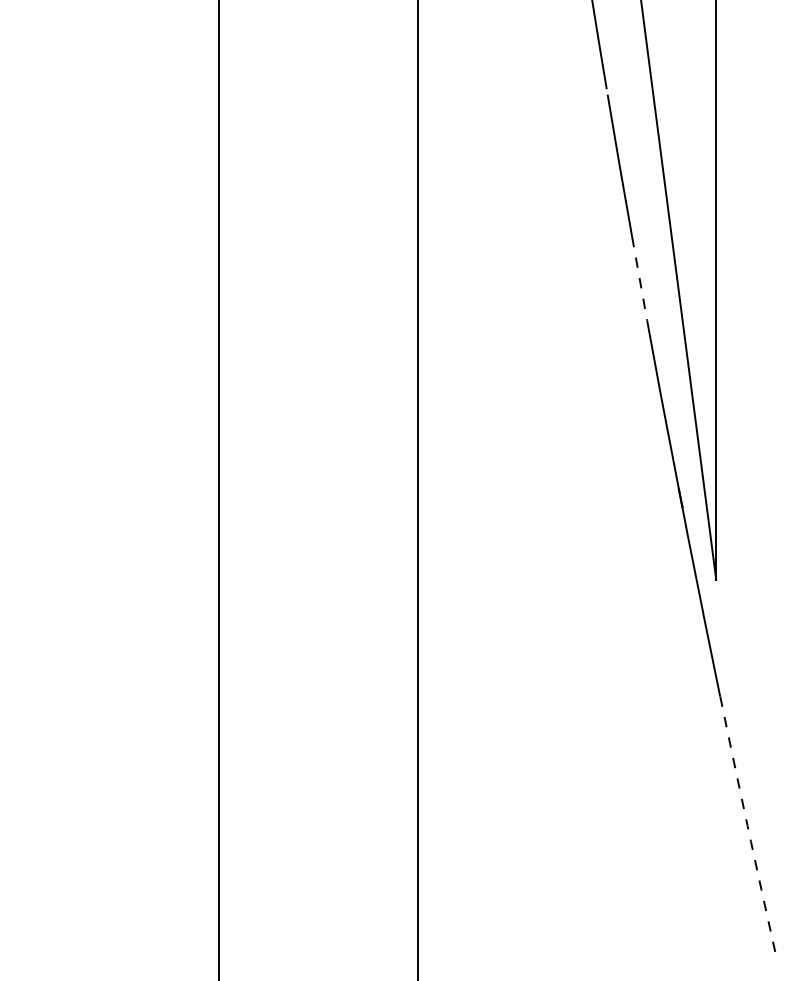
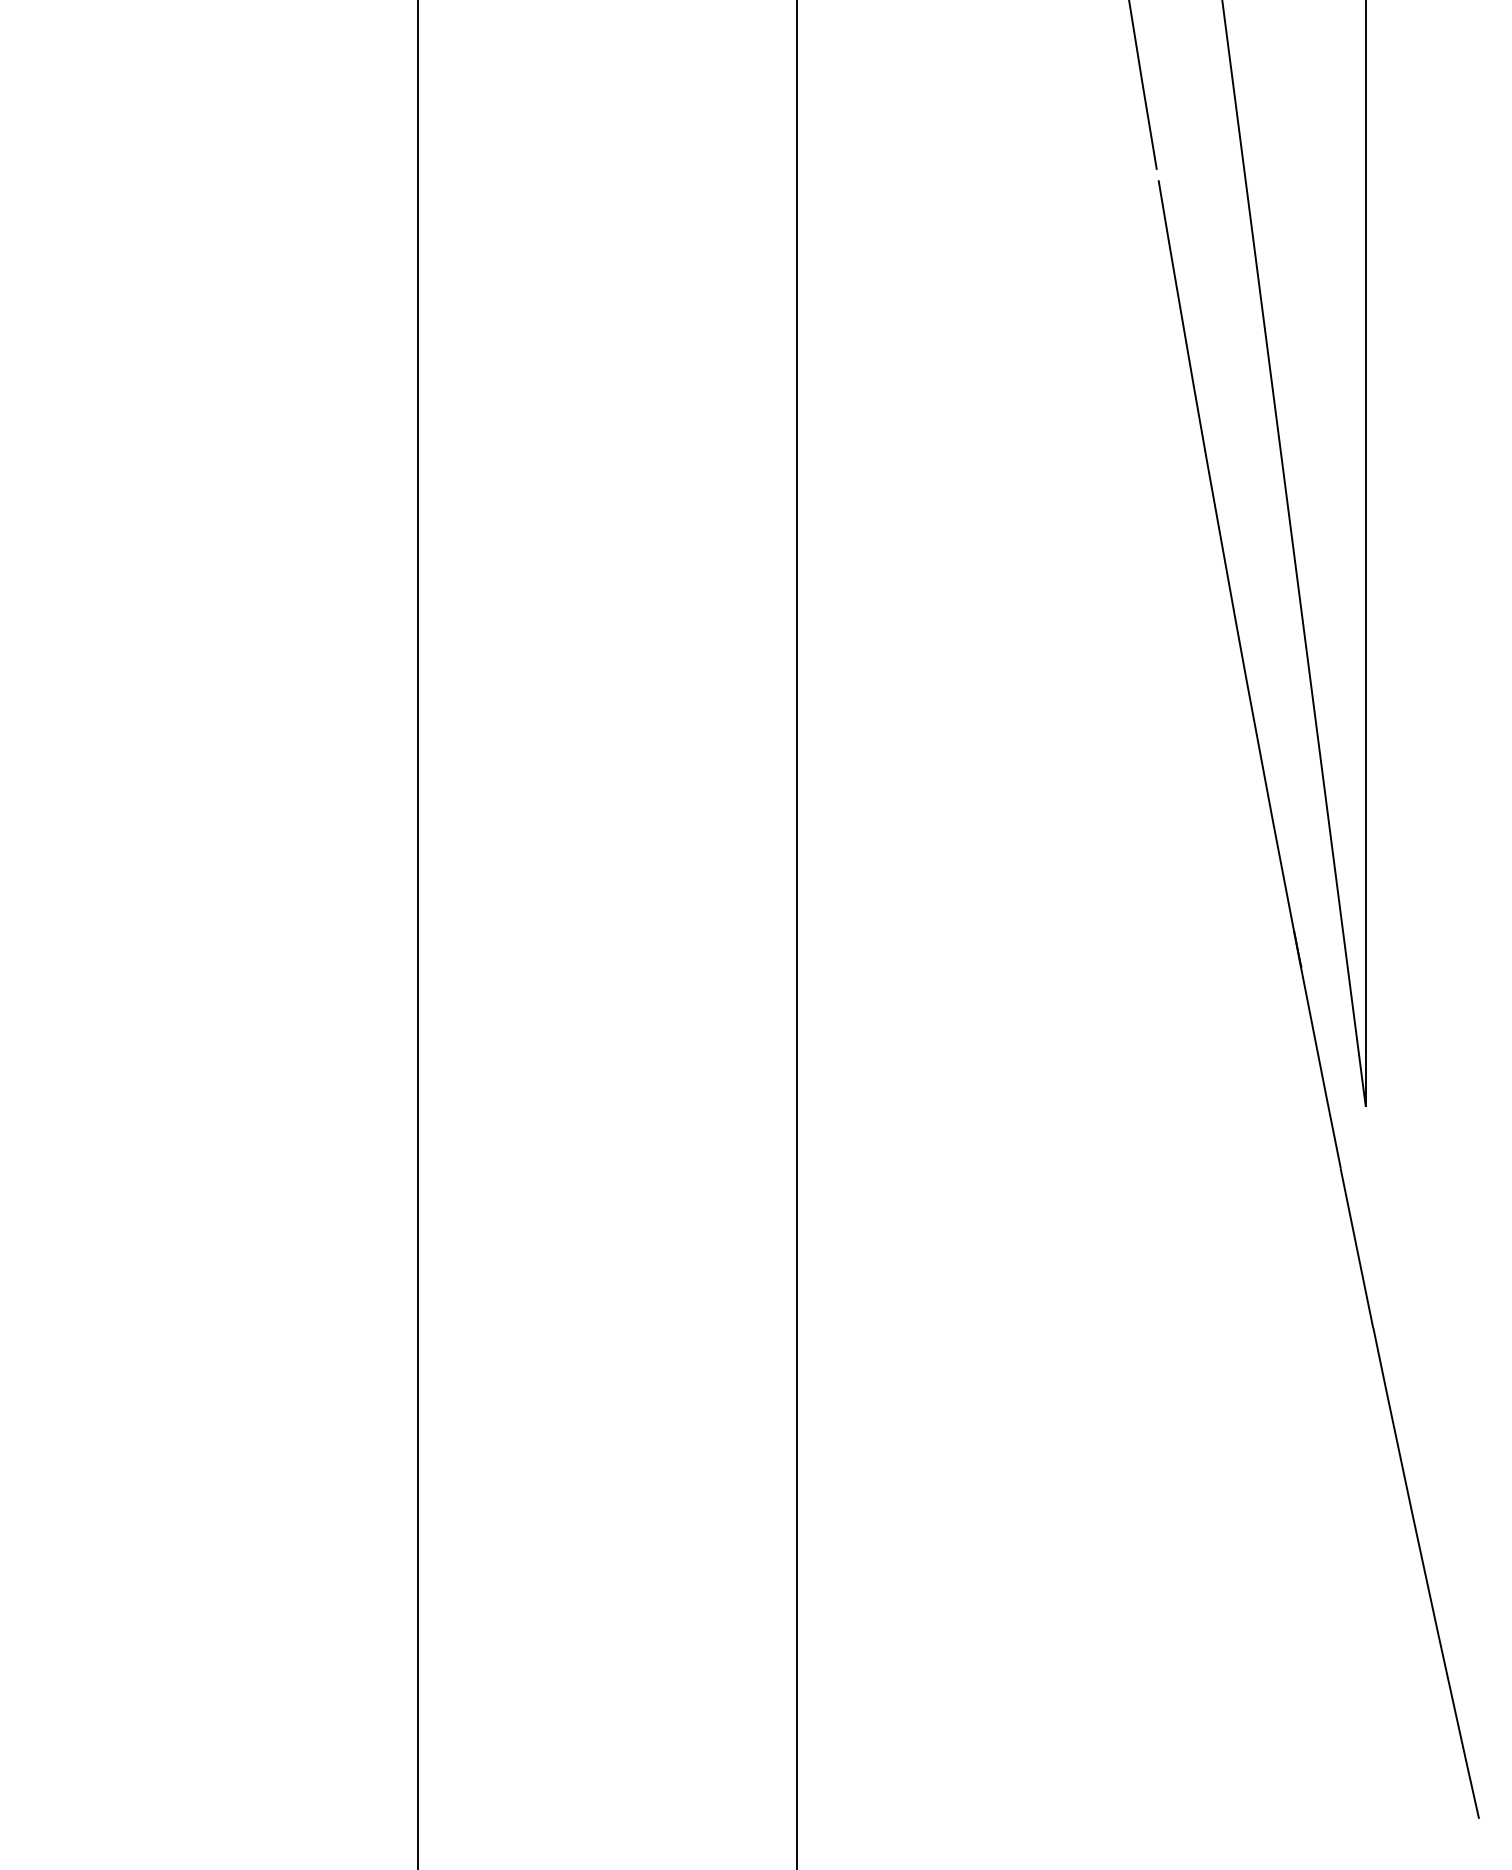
line: (639, 279) -> (1219, 532), dashed -> solid
arc: (747, 825) -> (1425, 1573), dashed -> solid

